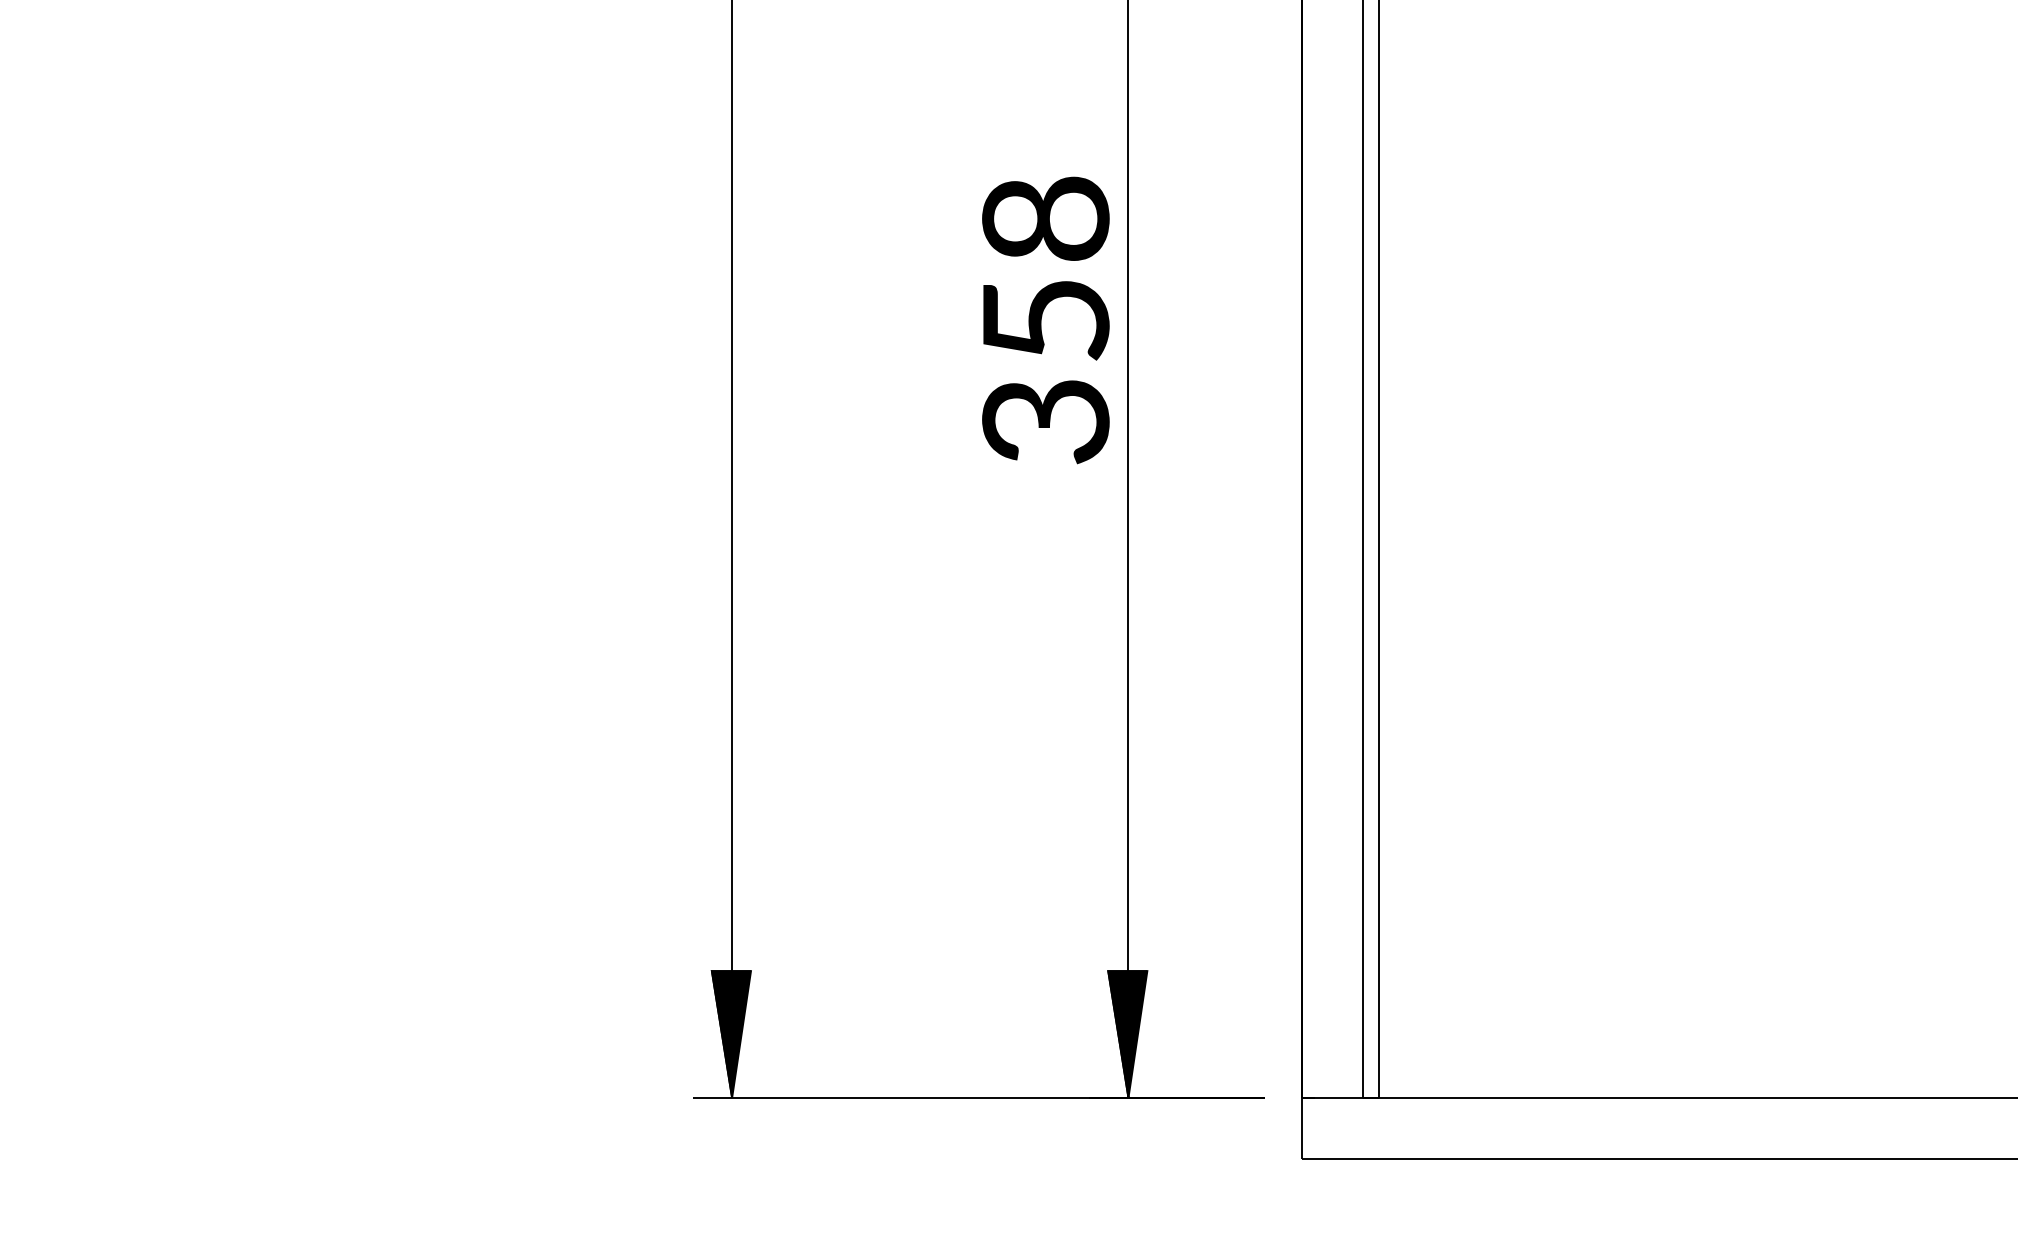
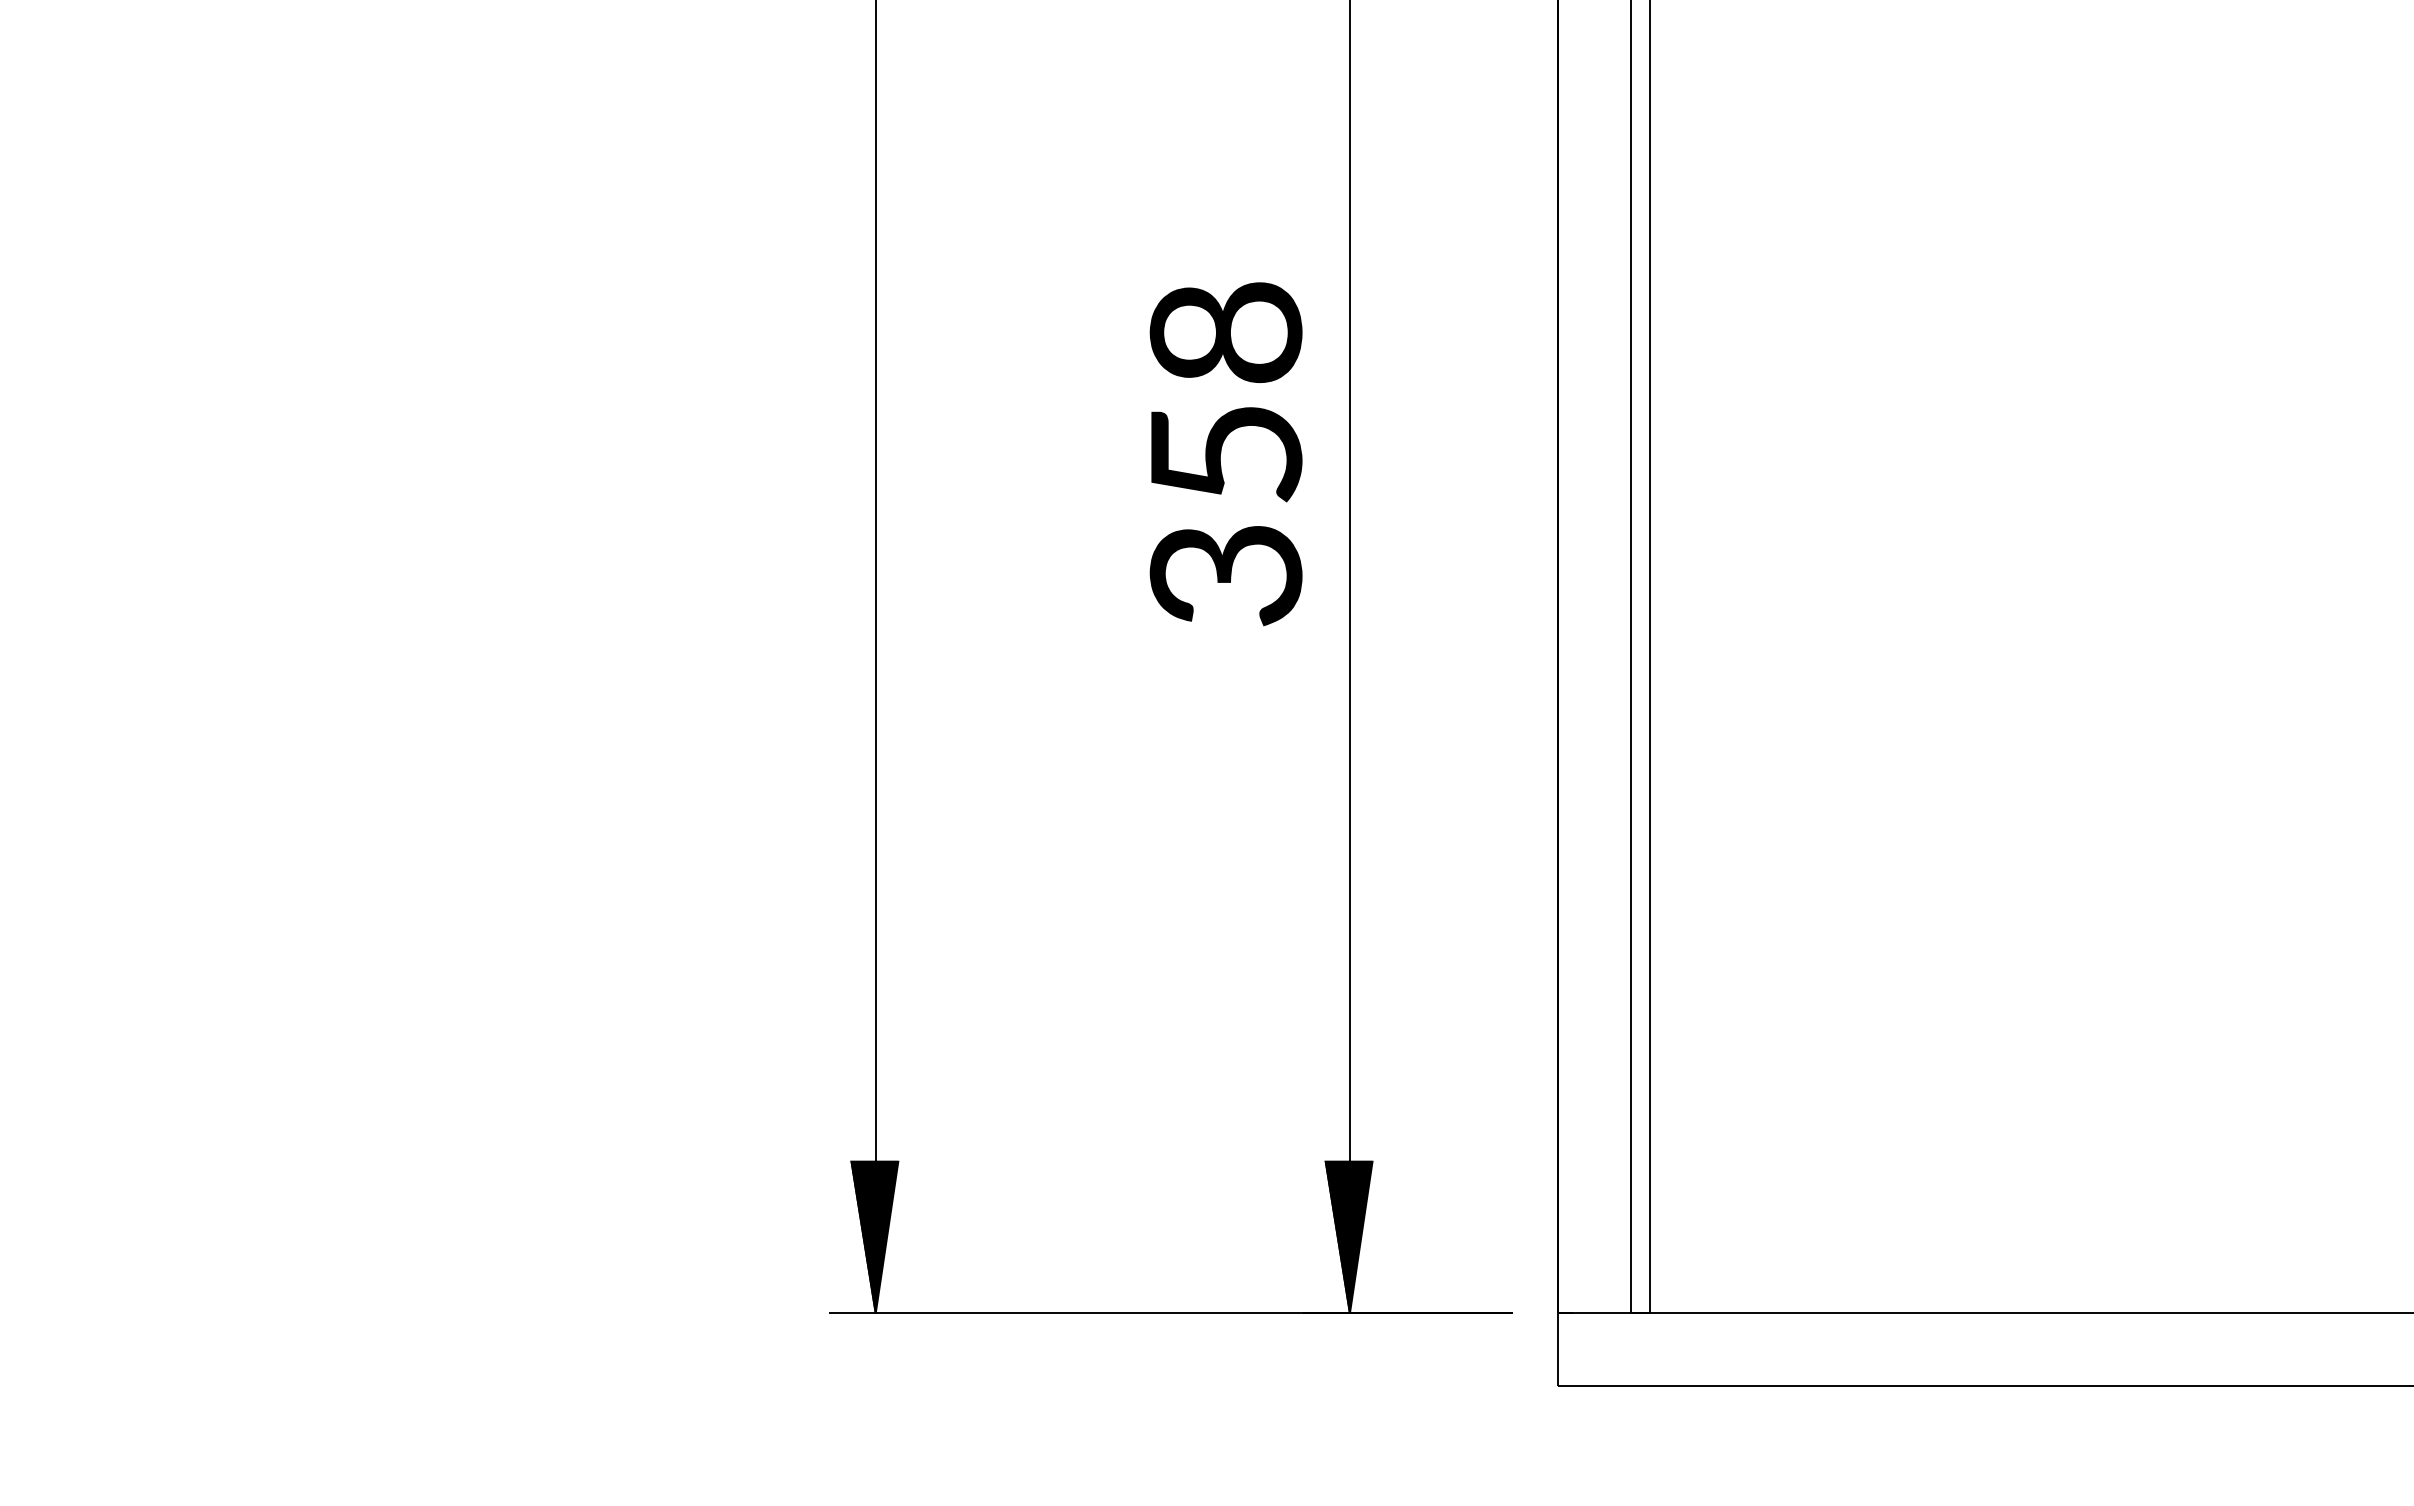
text: (1045, 320) -> (1225, 454), moved

